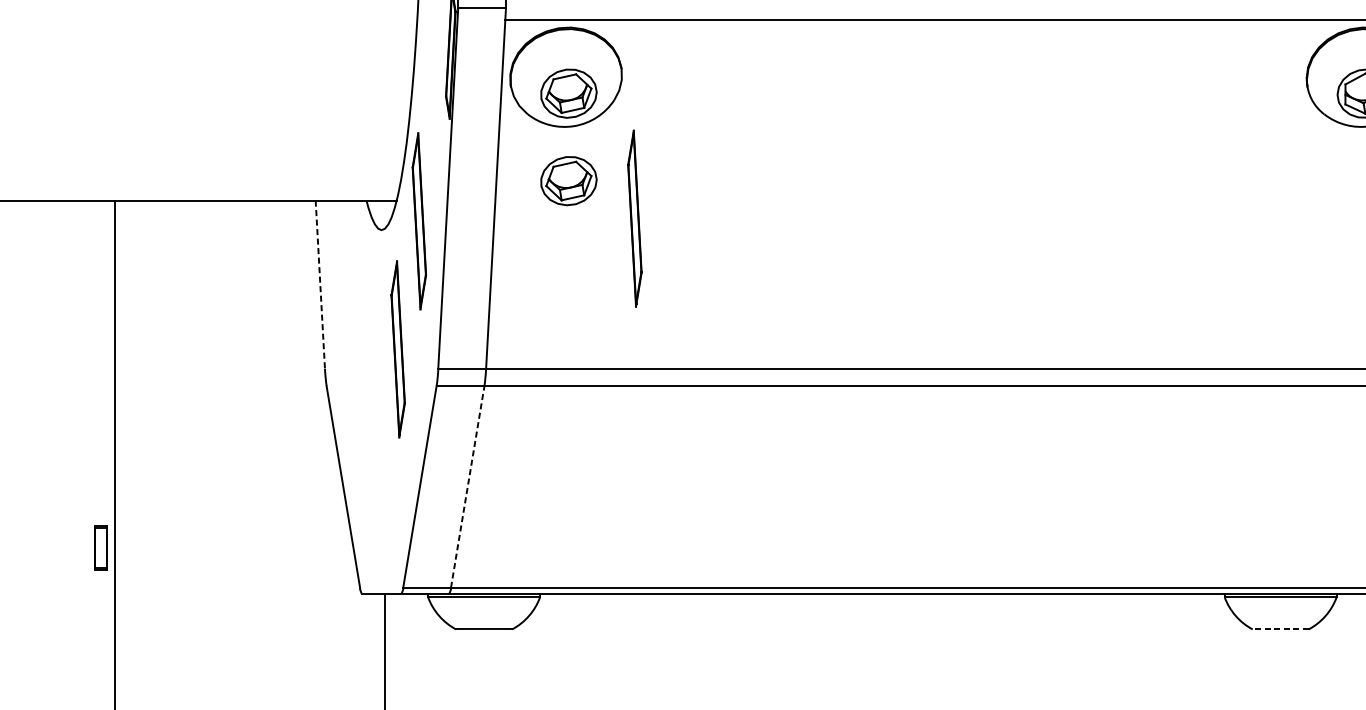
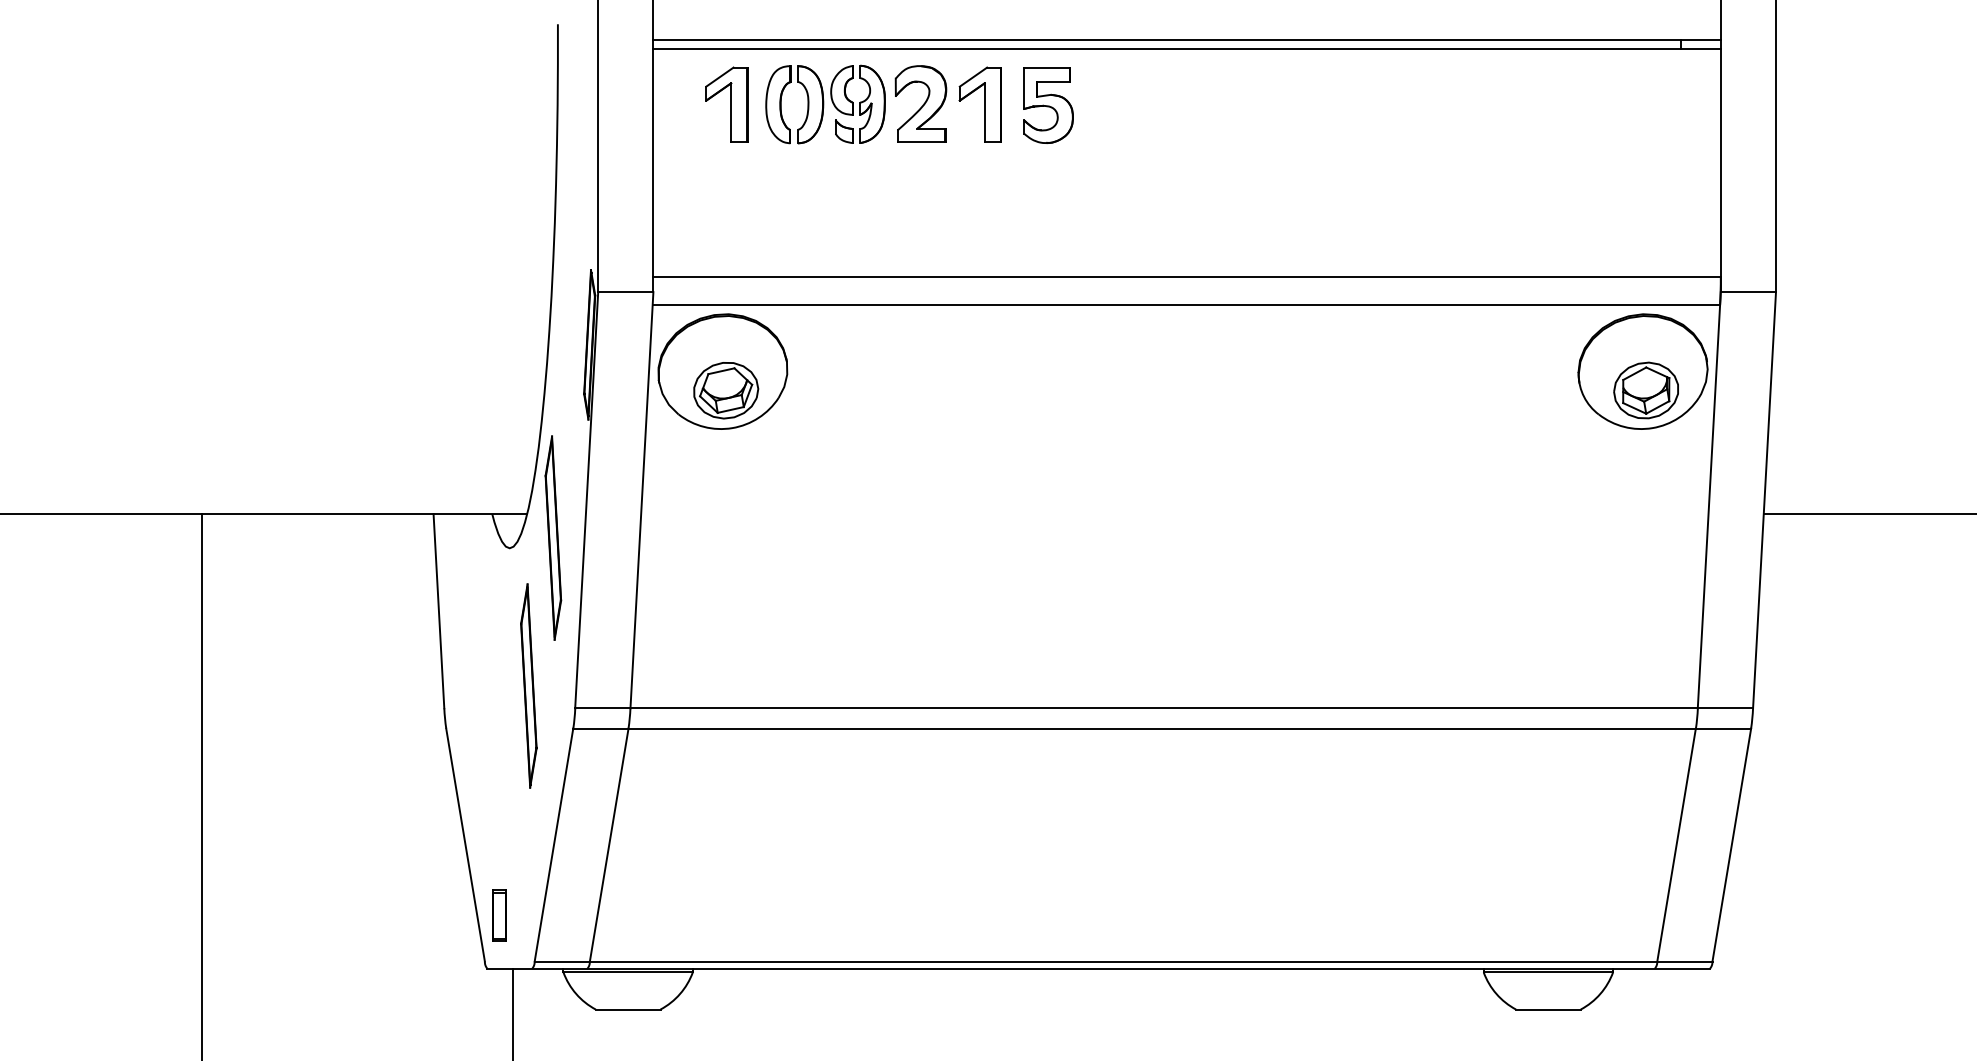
part: (569, 180) -> (726, 491), removed
part: (635, 218) -> (802, 534), removed
line: (319, 284) -> (438, 611), dashed -> solid
line: (467, 486) -> (609, 844), dashed -> solid
part: (100, 548) -> (499, 915), moved
line: (1279, 629) -> (1547, 1009), dashed -> solid

